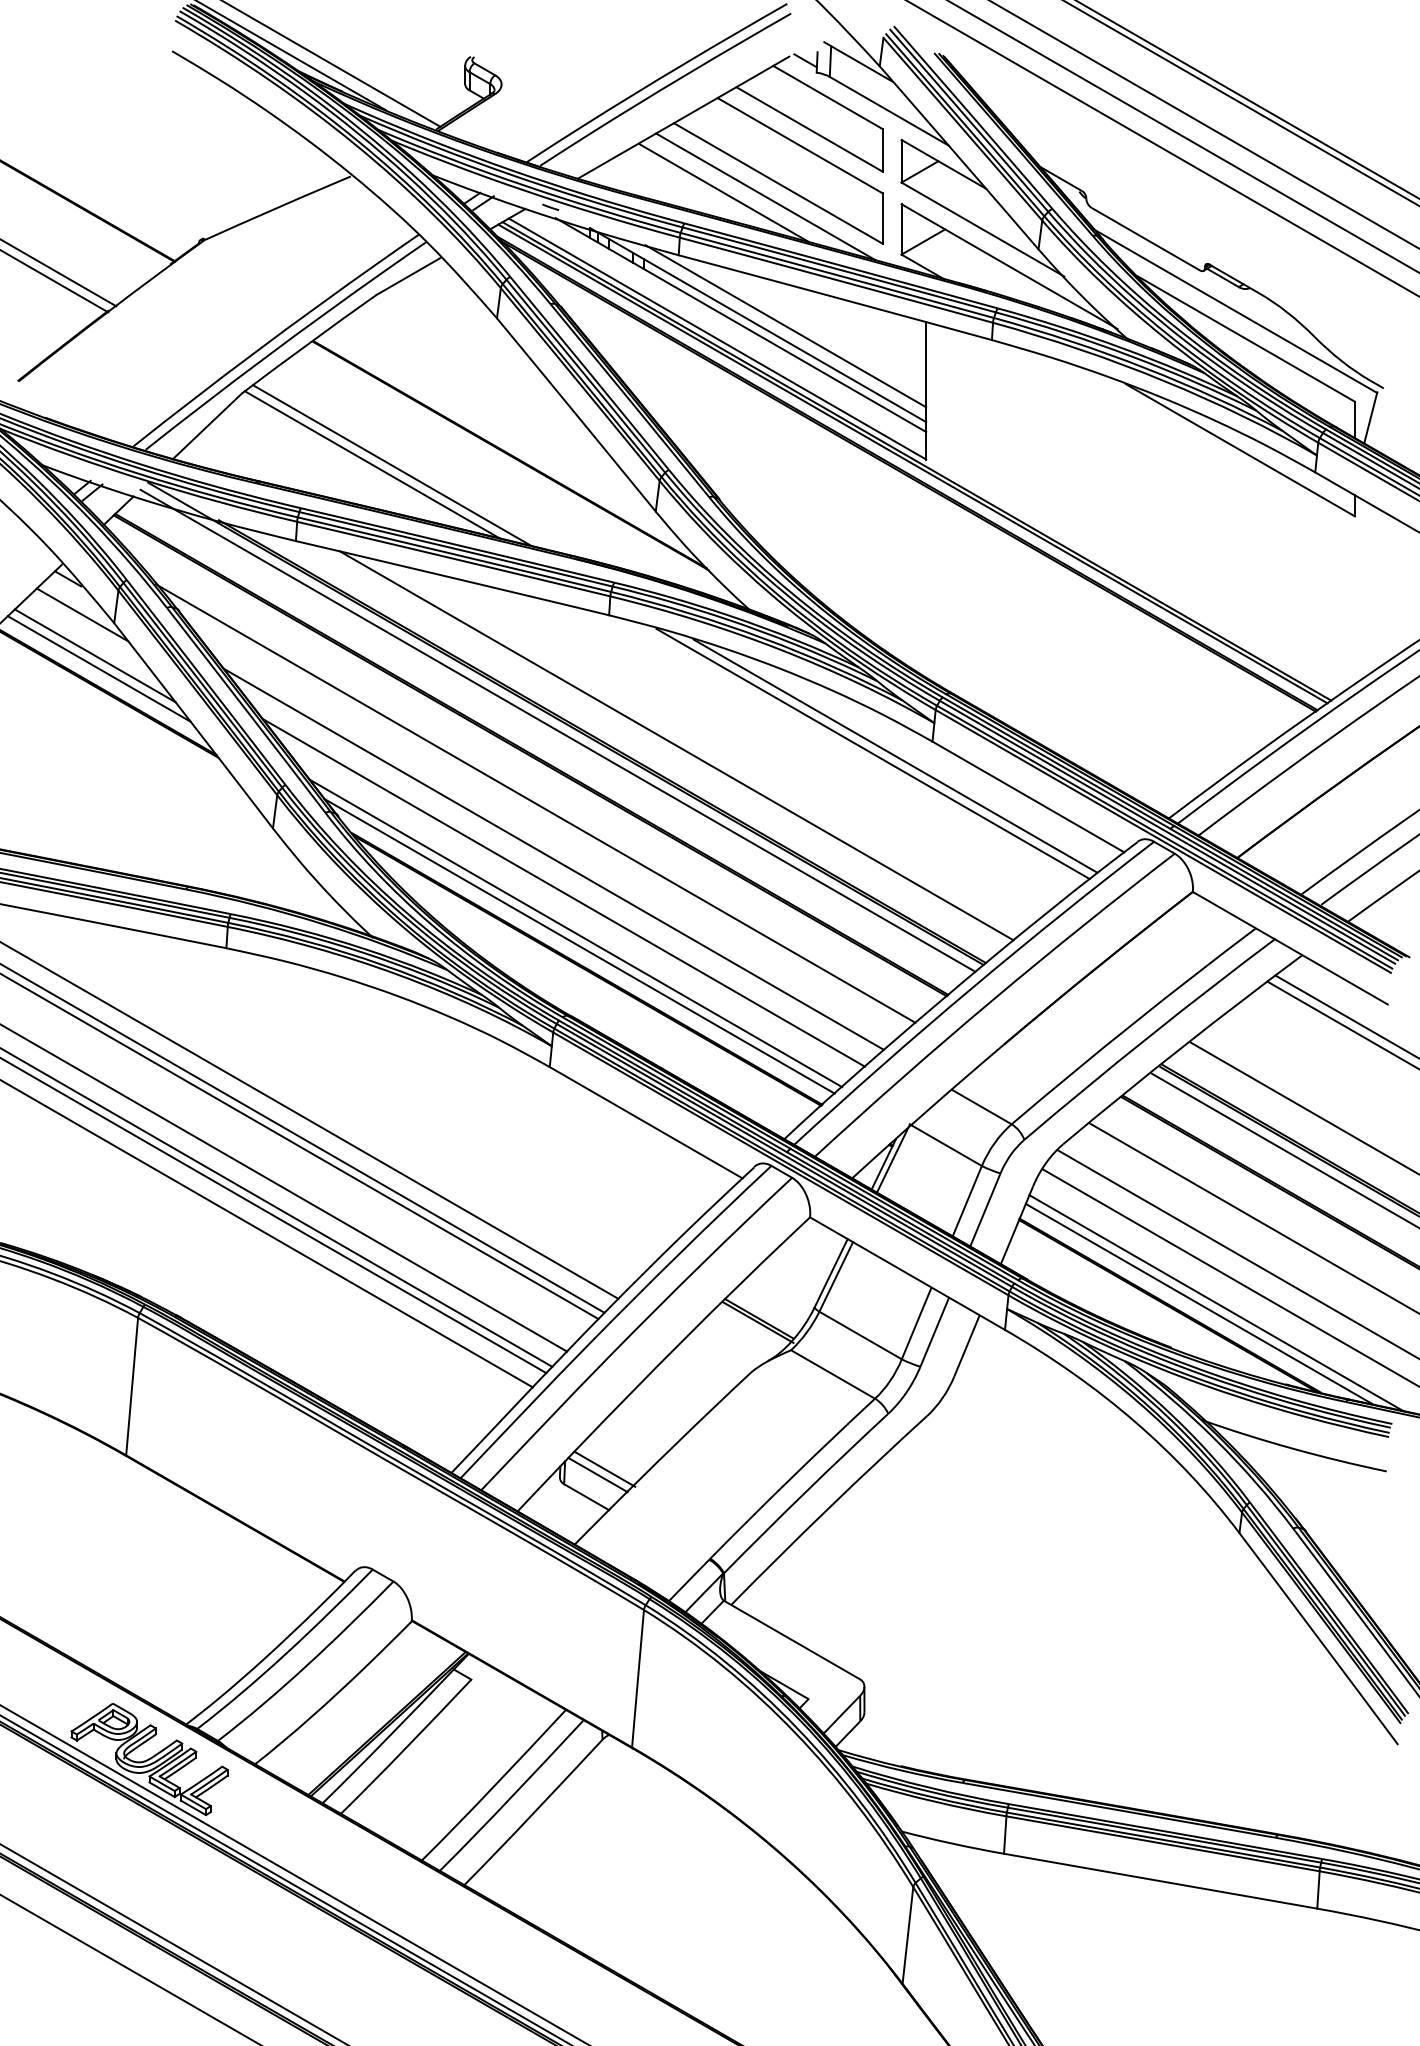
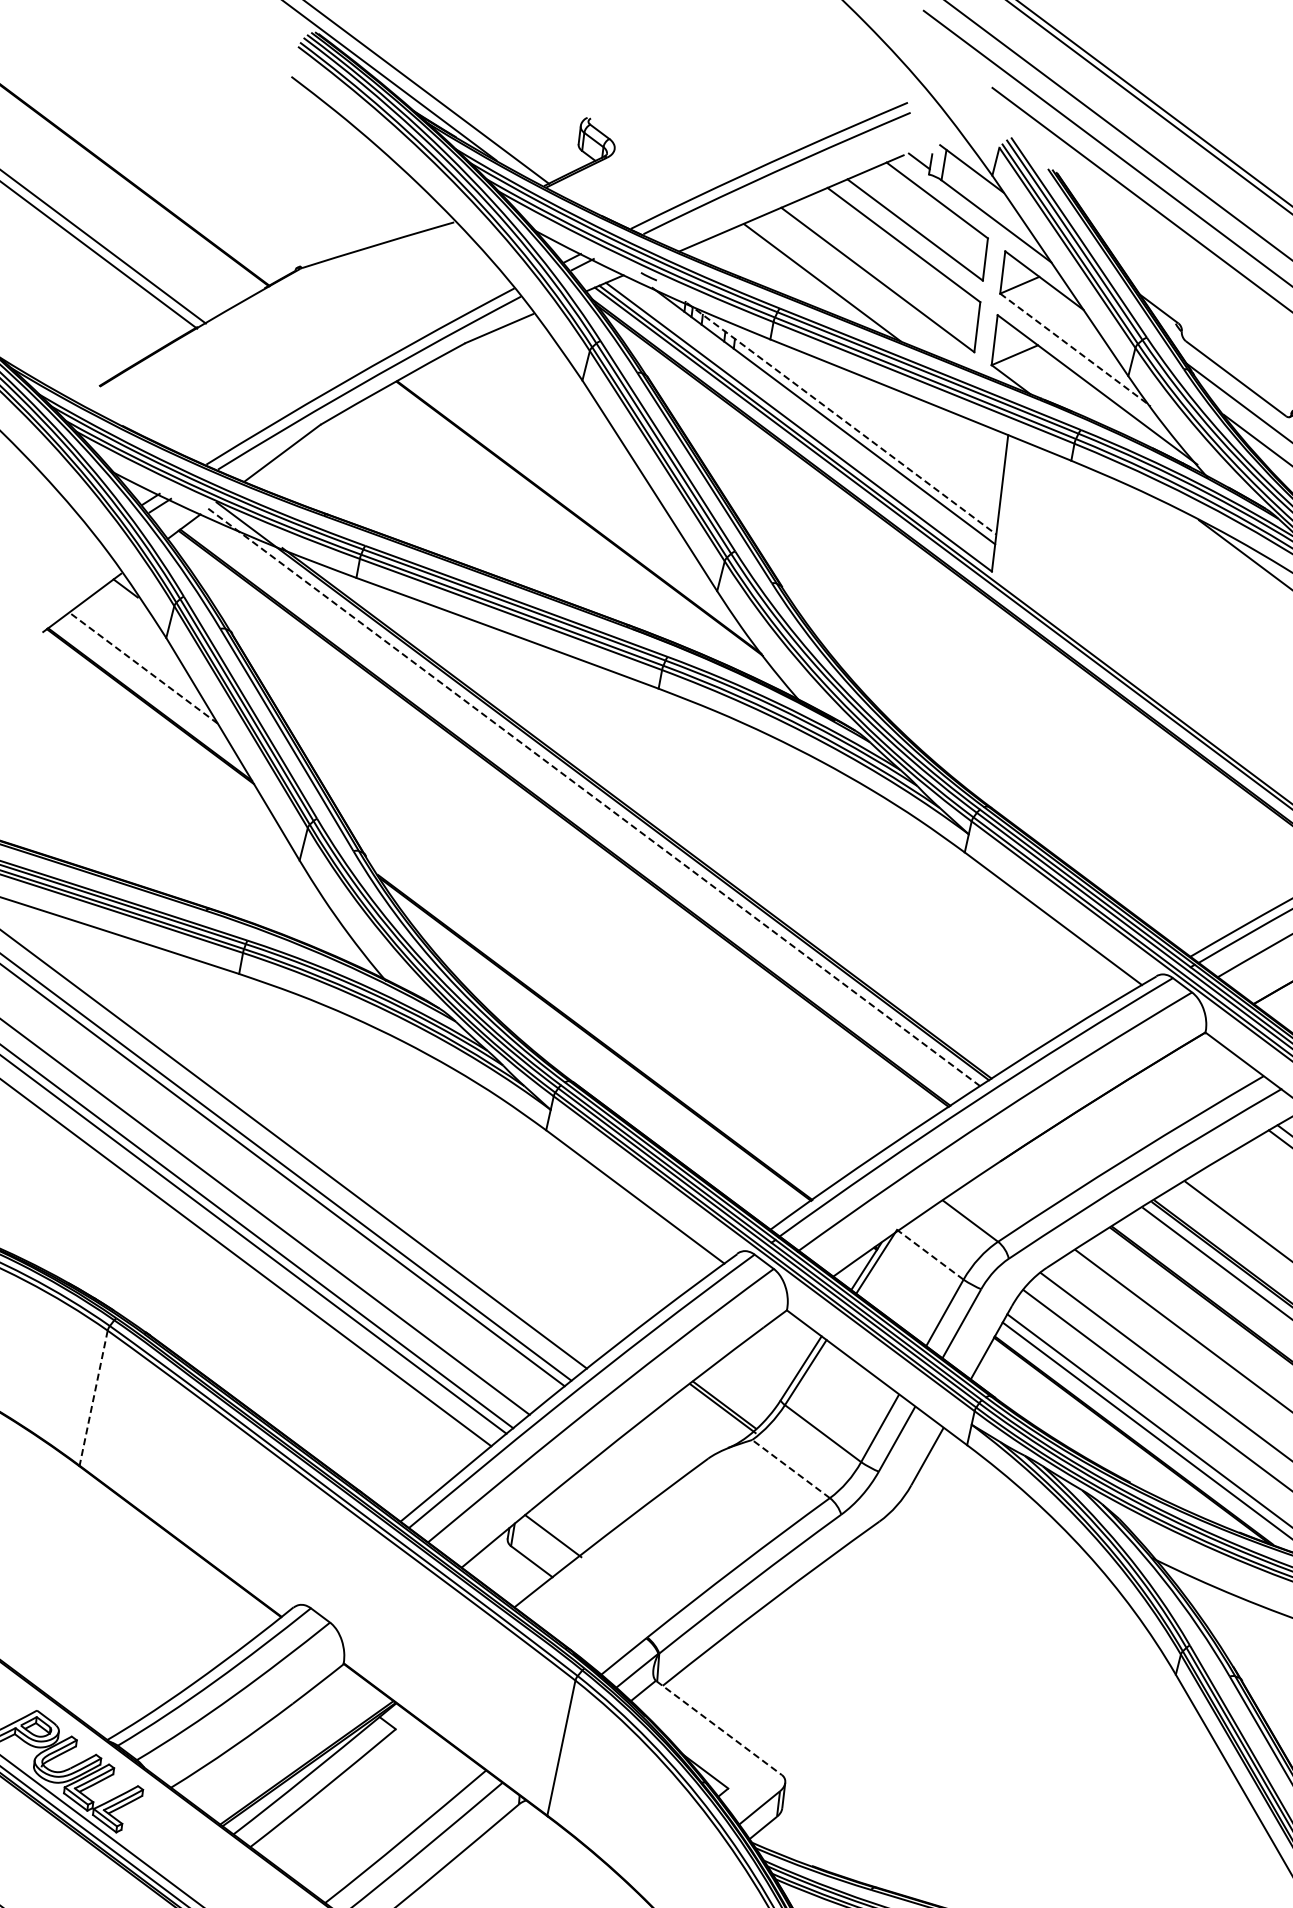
line: (765, 196) -> (863, 291), removed
line: (982, 229) -> (1075, 349), solid -> dashed
line: (759, 325) -> (842, 418), solid -> dashed
line: (785, 326) -> (867, 422), removed
line: (371, 464) -> (440, 510), removed
line: (392, 465) -> (461, 514), removed
line: (82, 614) -> (135, 625), removed
line: (95, 655) -> (143, 667), solid -> dashed
line: (98, 668) -> (145, 681), removed
line: (557, 730) -> (593, 796), solid -> dashed
line: (676, 745) -> (710, 825), removed
line: (872, 753) -> (903, 857), removed
line: (895, 755) -> (926, 861), removed
line: (535, 803) -> (563, 866), removed
line: (553, 858) -> (574, 923), removed
line: (563, 892) -> (580, 958), removed
line: (575, 933) -> (587, 1000), removed
line: (579, 946) -> (589, 1014), removed
line: (945, 1145) -> (929, 1255), solid -> dashed
line: (832, 1374) -> (790, 1469), solid -> dashed
line: (132, 1386) -> (94, 1398), solid -> dashed
line: (597, 1474) -> (545, 1540), removed
line: (792, 1640) -> (719, 1728), solid -> dashed

